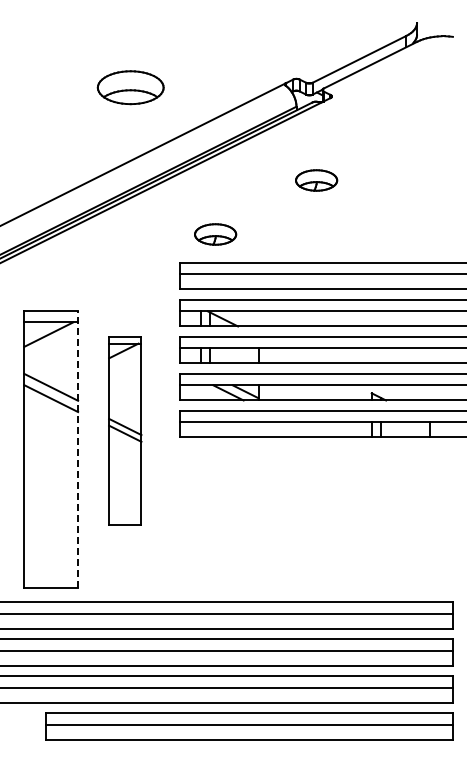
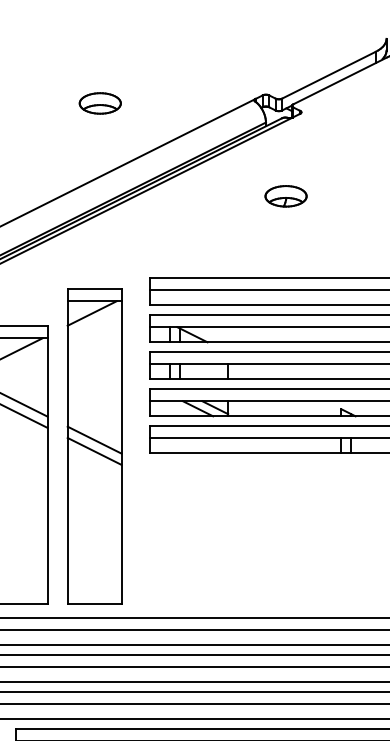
part: (130, 87) -> (99, 103), size x0.62
part: (215, 234) -> (184, 250), removed
part: (125, 430) -> (94, 446), size x1.67
line: (78, 449) -> (47, 465), dashed -> solid

